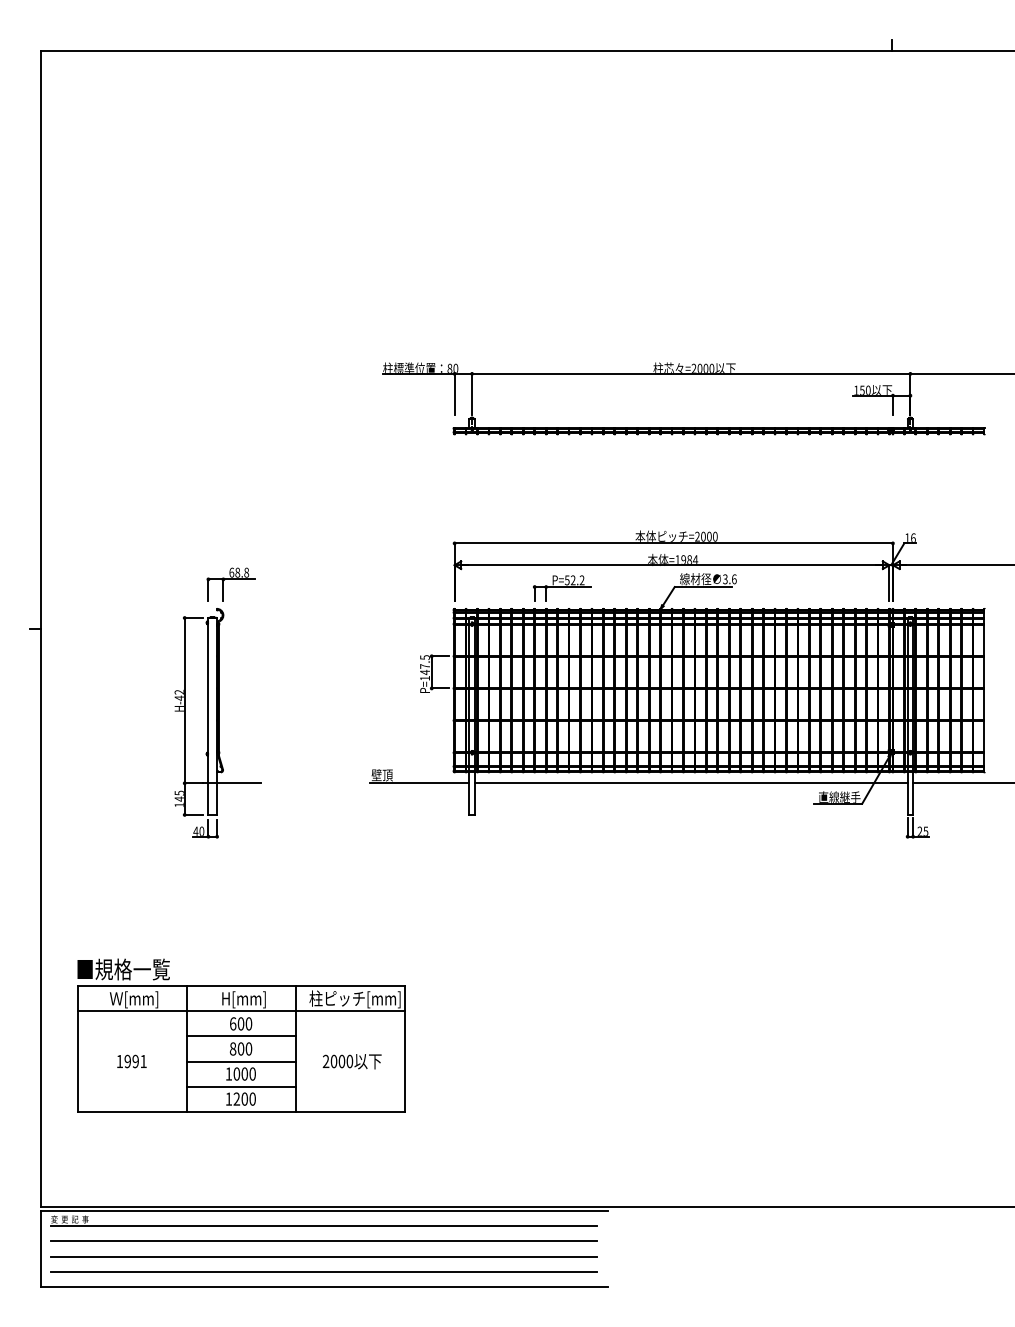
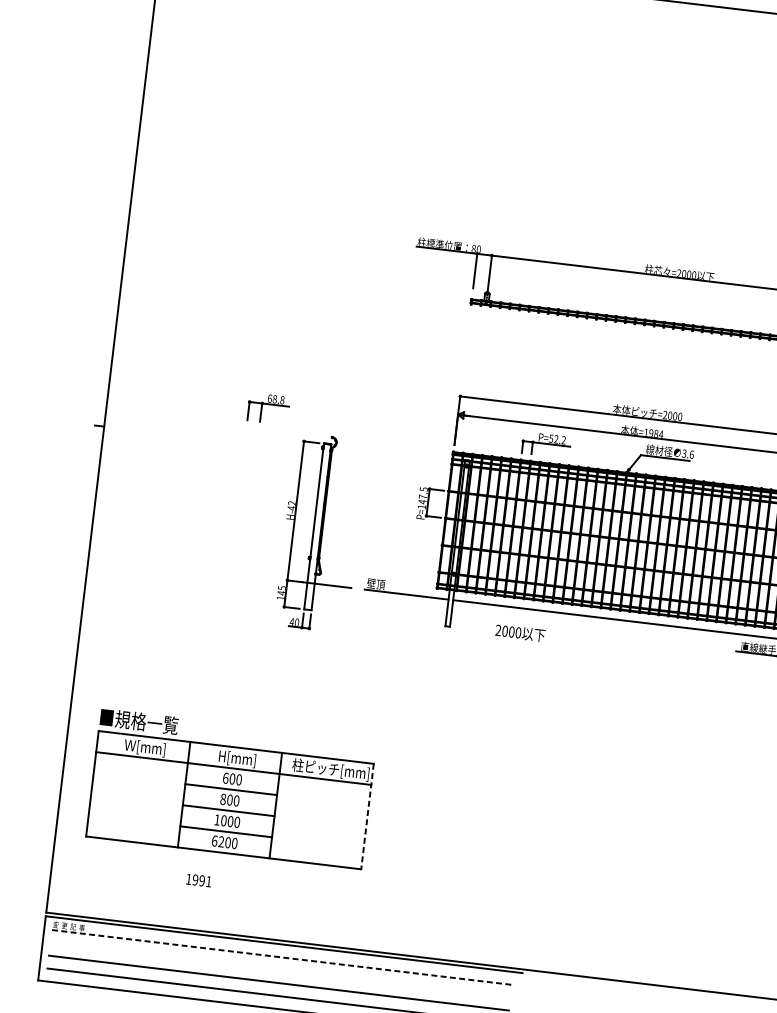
part: (217, 723) -> (321, 533), moved
line: (404, 1049) -> (367, 816), solid -> dashed
text: (131, 1061) -> (198, 880), moved
text: (351, 1061) -> (519, 633), moved
text: (228, 1098) -> (214, 840), 1200 -> 6200
line: (324, 1226) -> (282, 957), solid -> dashed
line: (323, 1241) -> (280, 970), removed

